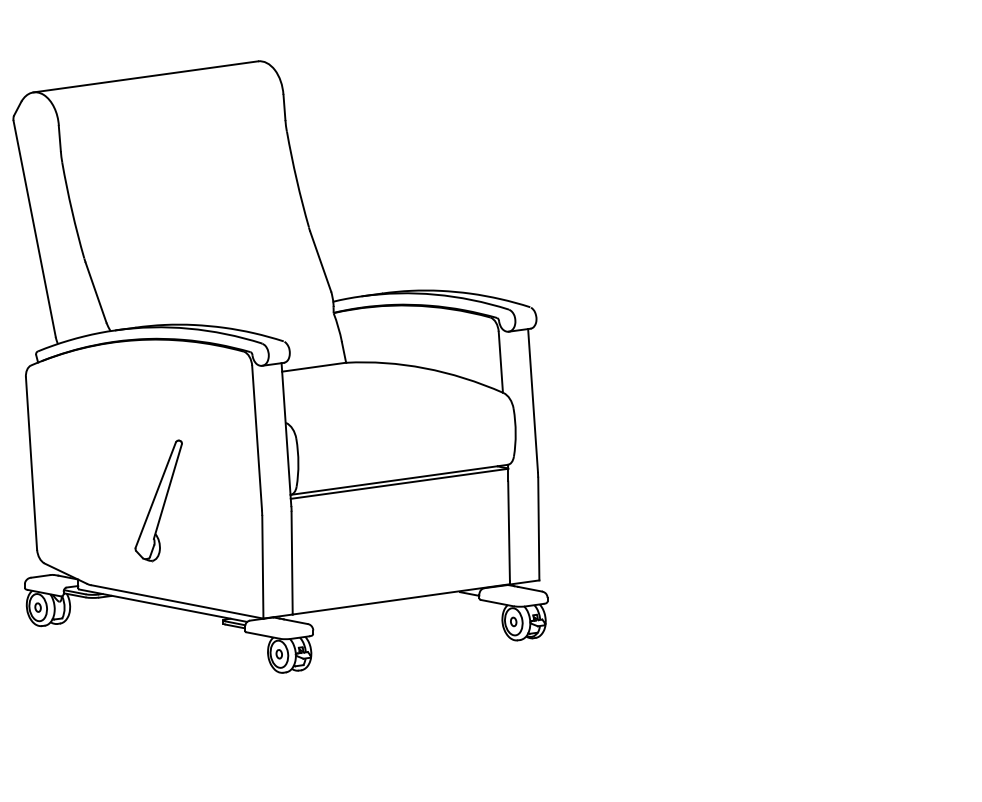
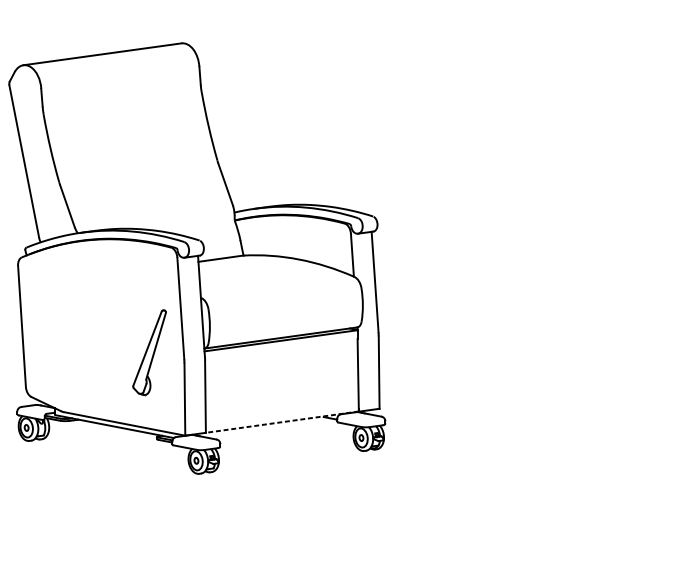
part: (158, 500) -> (149, 352), moved
line: (401, 599) -> (282, 422), solid -> dashed

